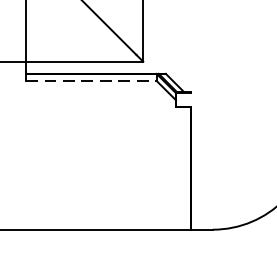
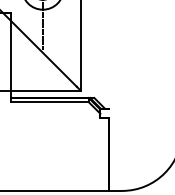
line: (90, 81) -> (49, 102), dashed -> solid

